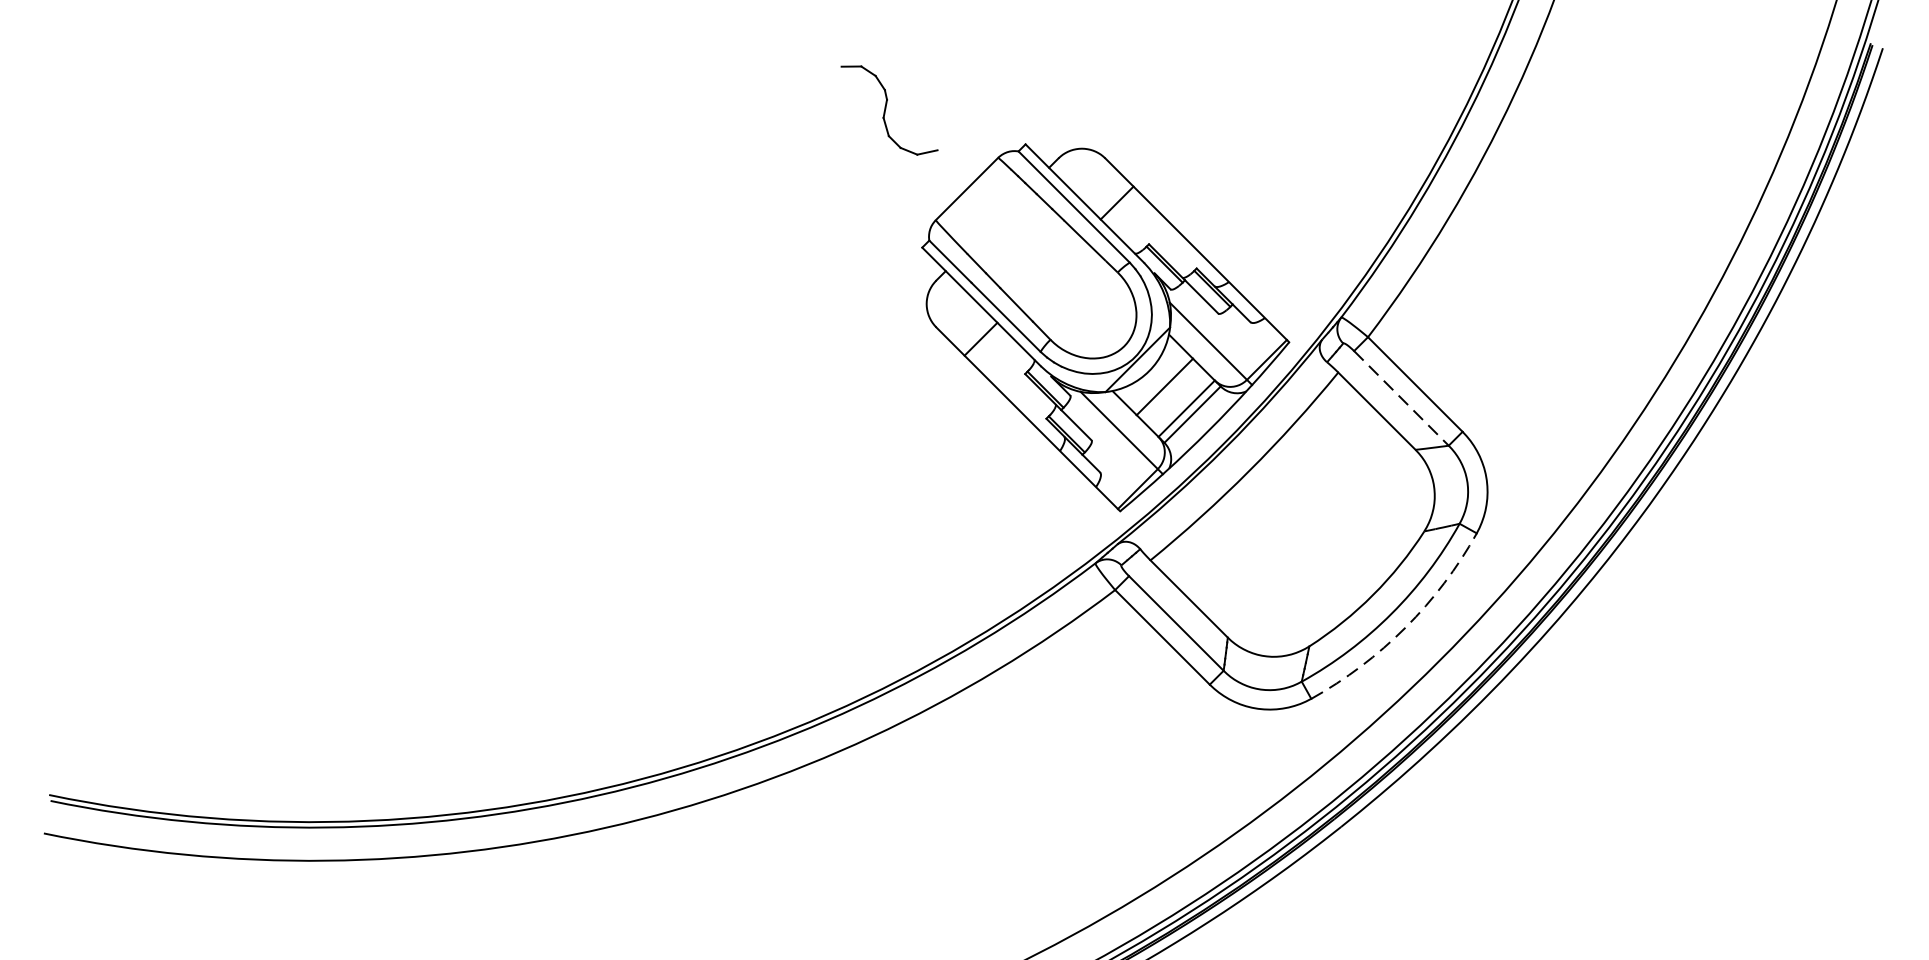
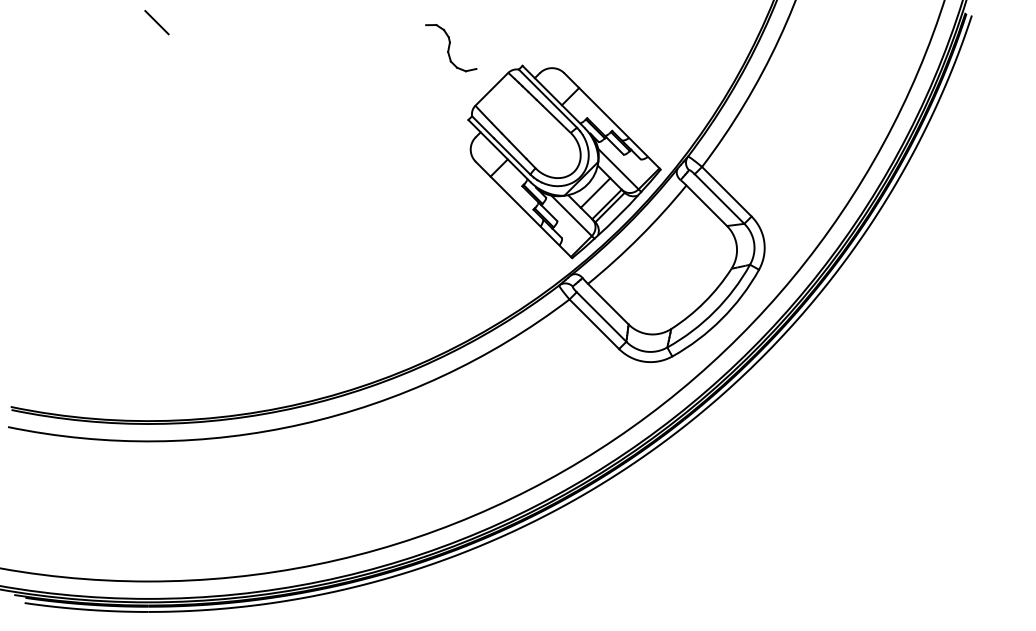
line: (327, 61) -> (156, 22), added
line: (1401, 399) -> (719, 199), dashed -> solid
arc: (1405, 628) -> (721, 319), dashed -> solid

